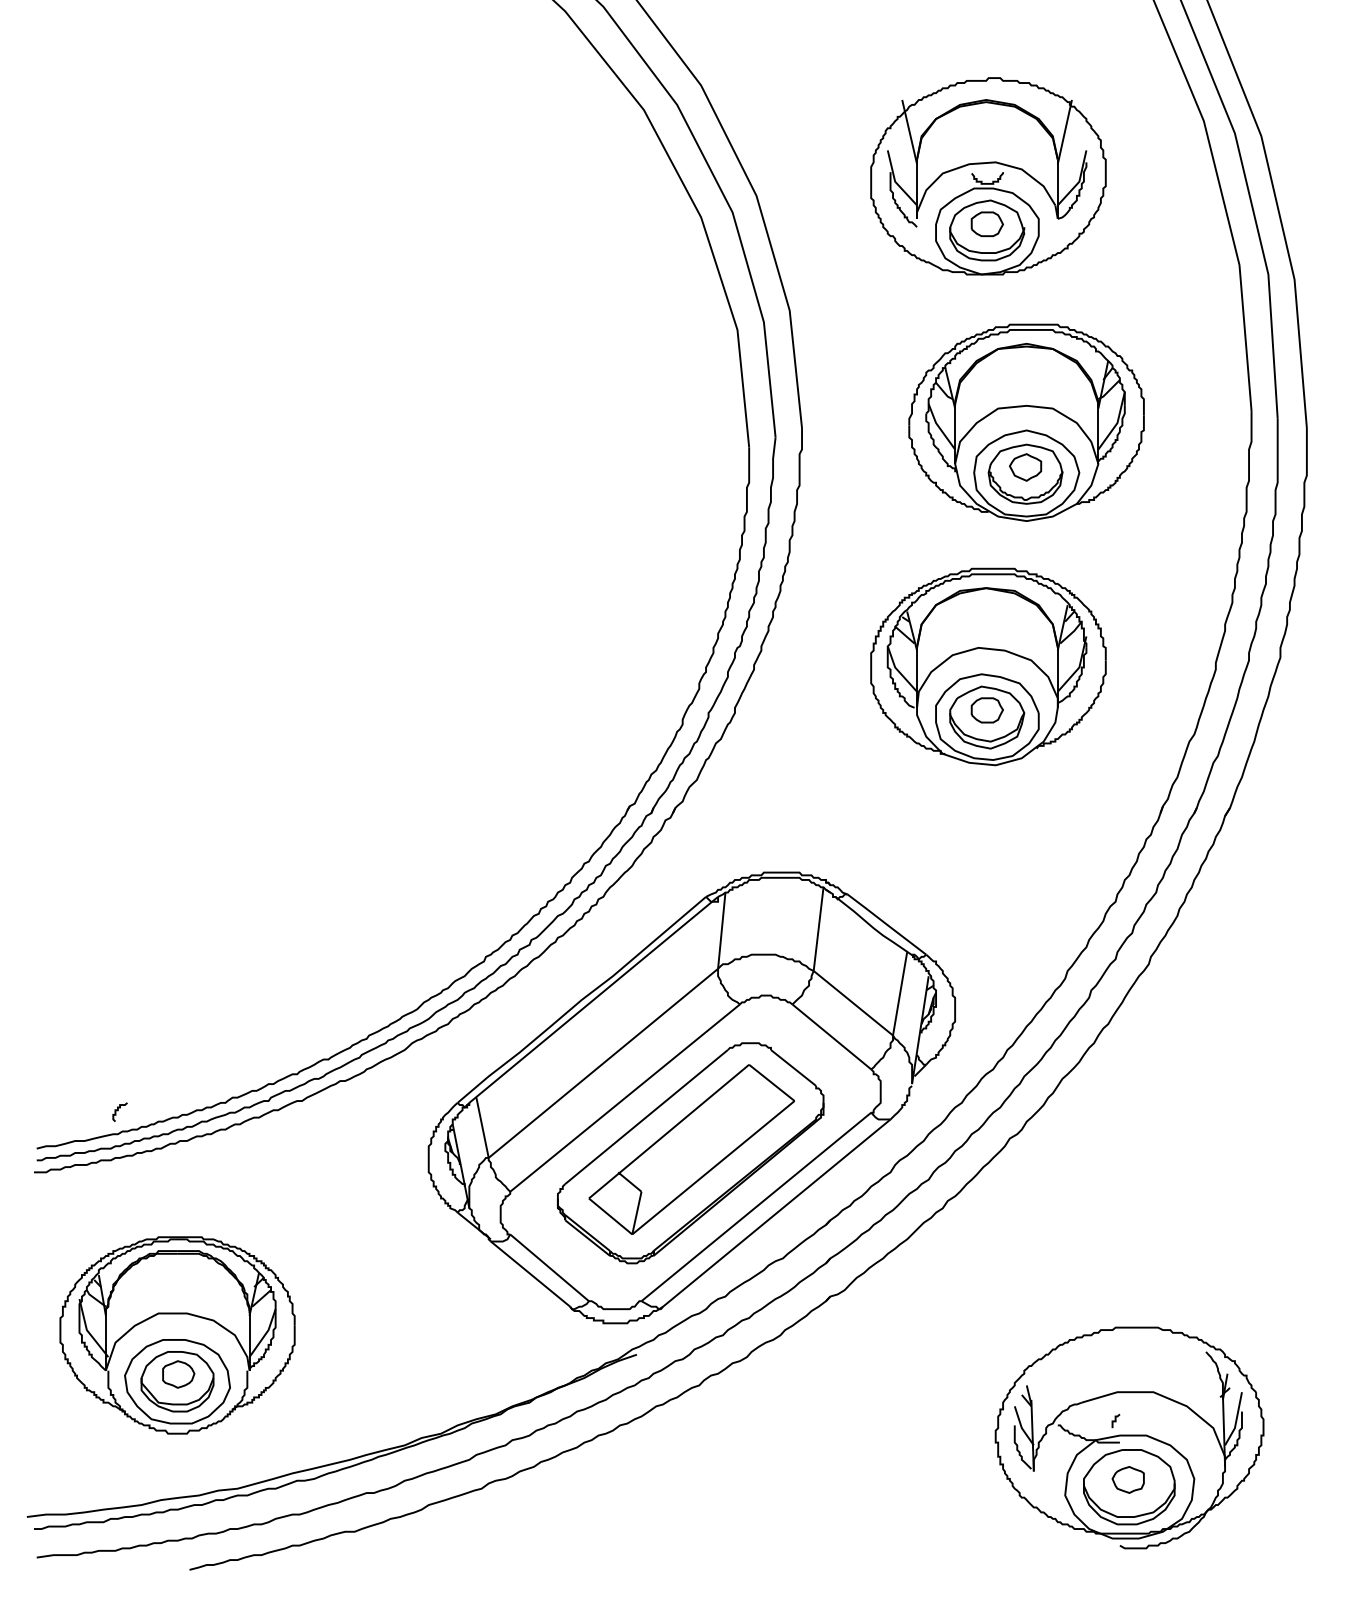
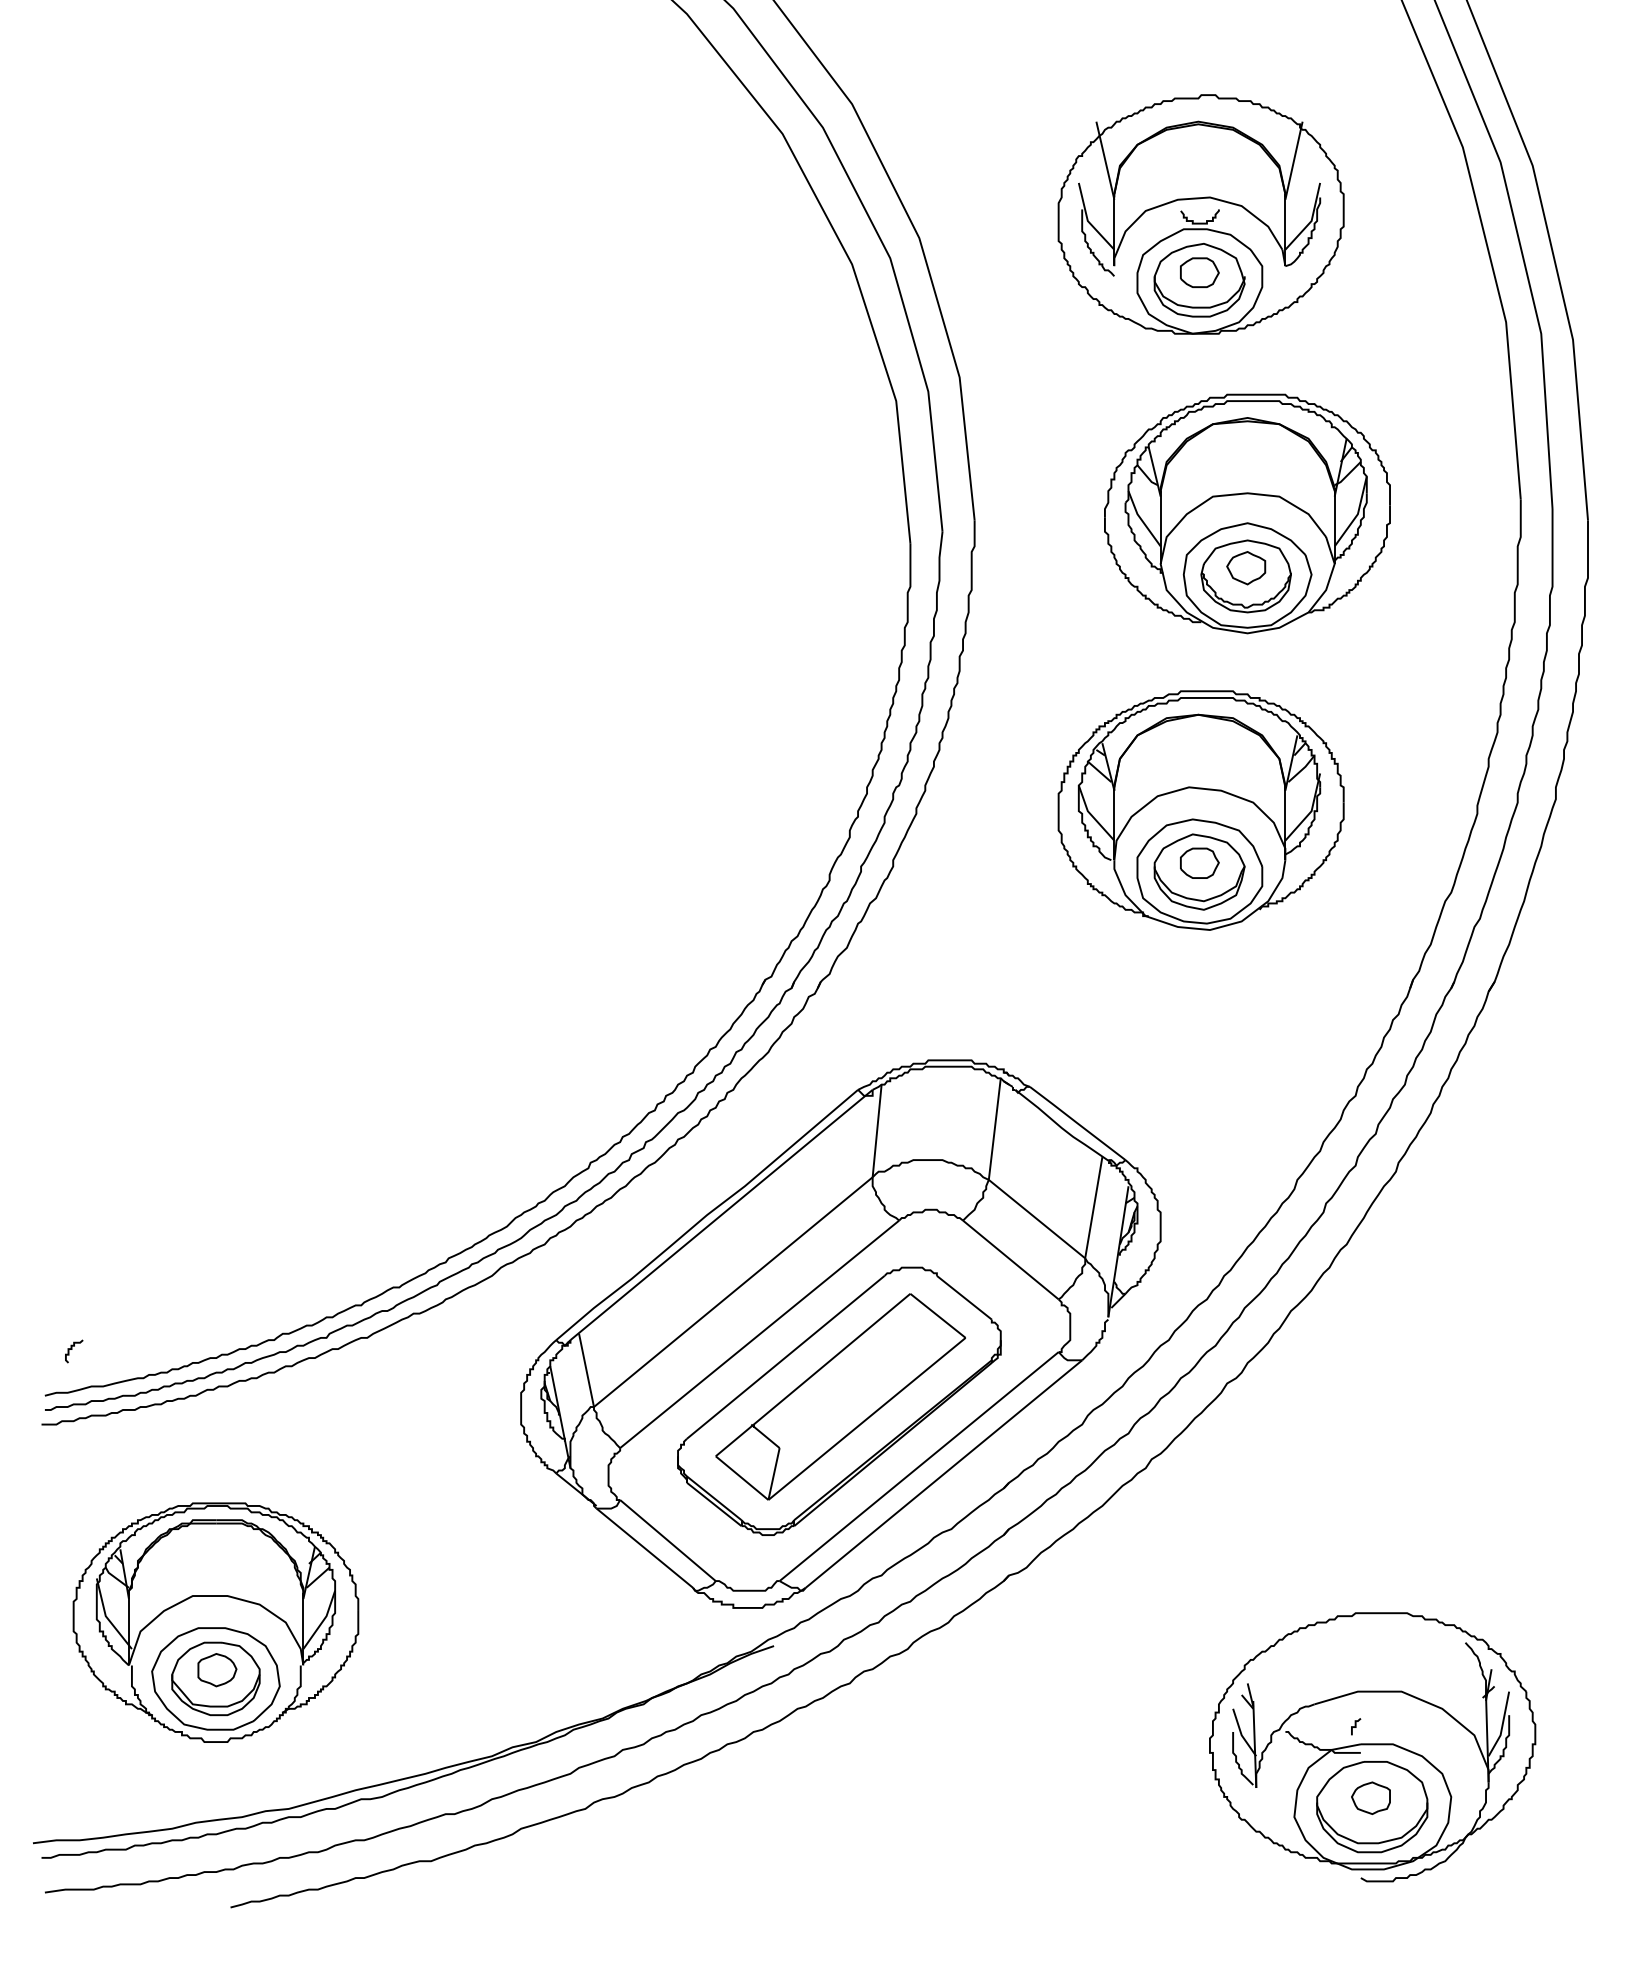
curve: (118, 1110) -> (72, 1349), moved

